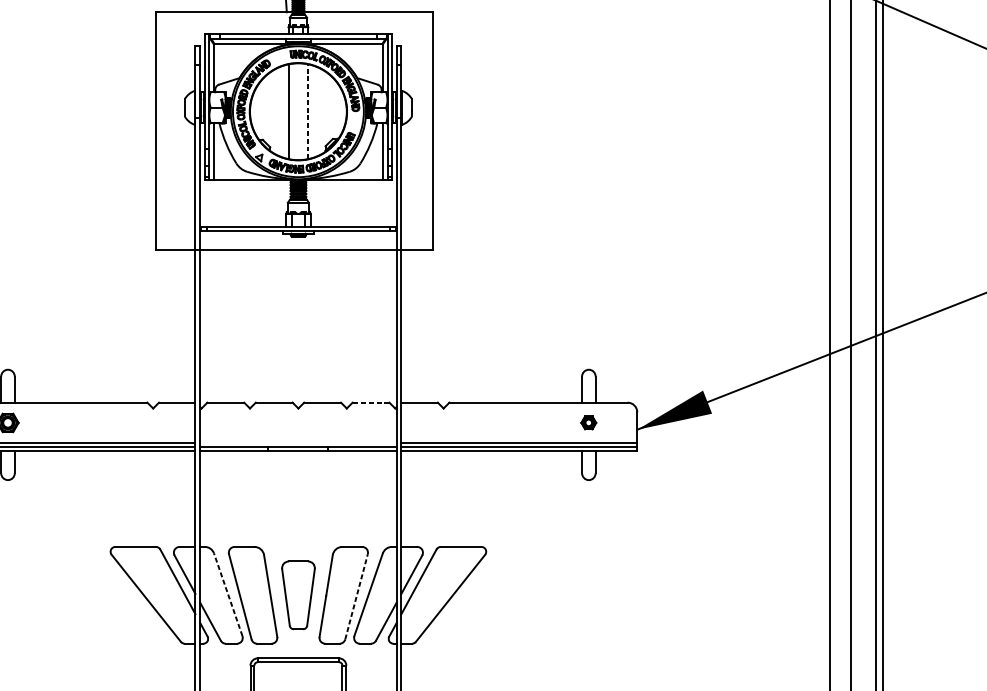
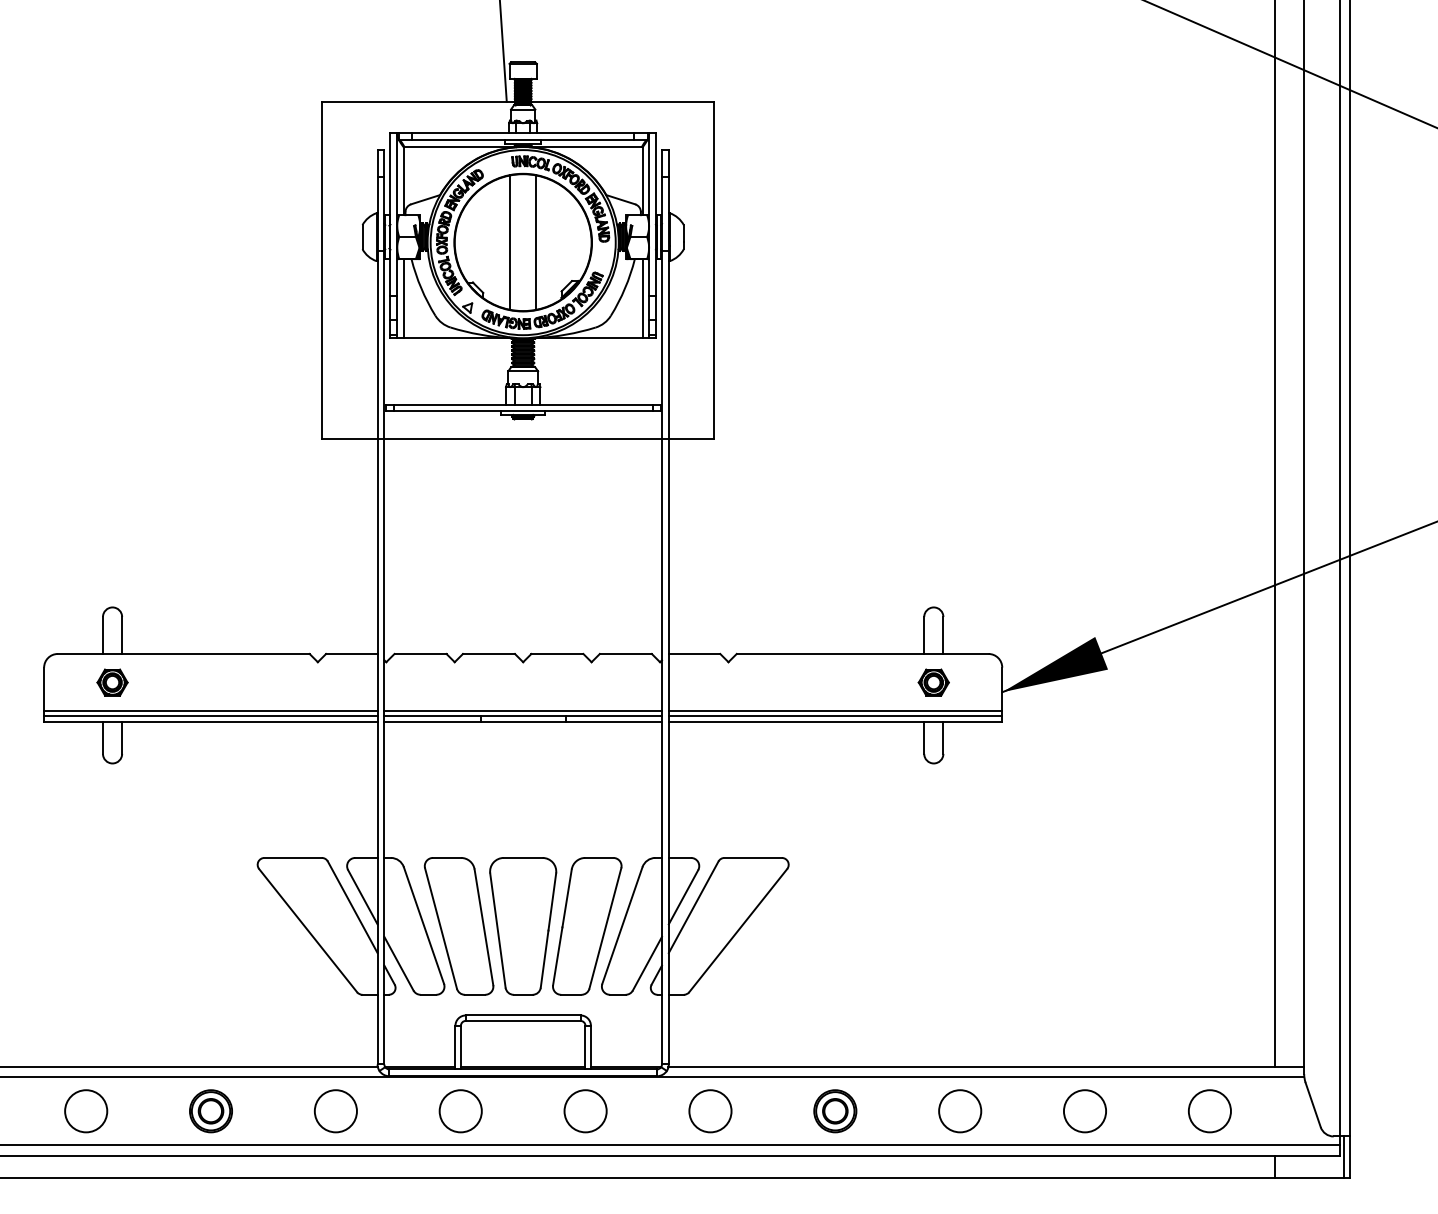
line: (307, 111) -> (536, 242), dashed -> solid
line: (370, 402) -> (625, 653), dashed -> solid
part: (588, 422) -> (933, 682), size x1.43
line: (297, 443) -> (522, 711), added
line: (227, 594) -> (423, 925), dashed -> solid
part: (298, 595) -> (523, 926), size x1.43
line: (356, 596) -> (605, 928), dashed -> solid

